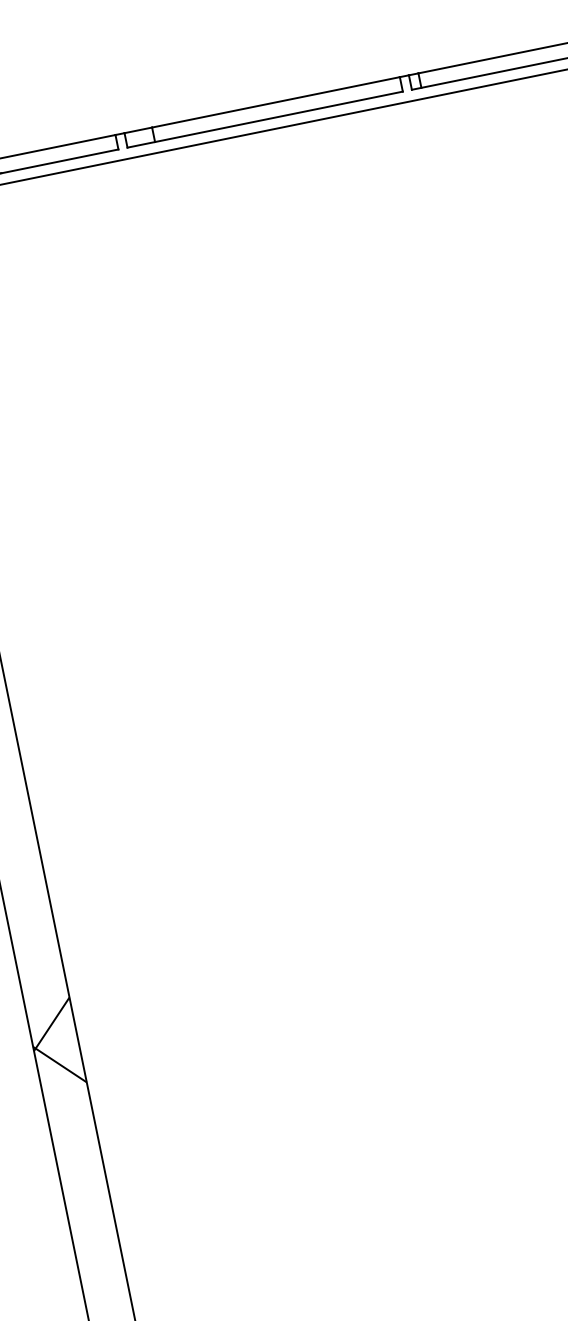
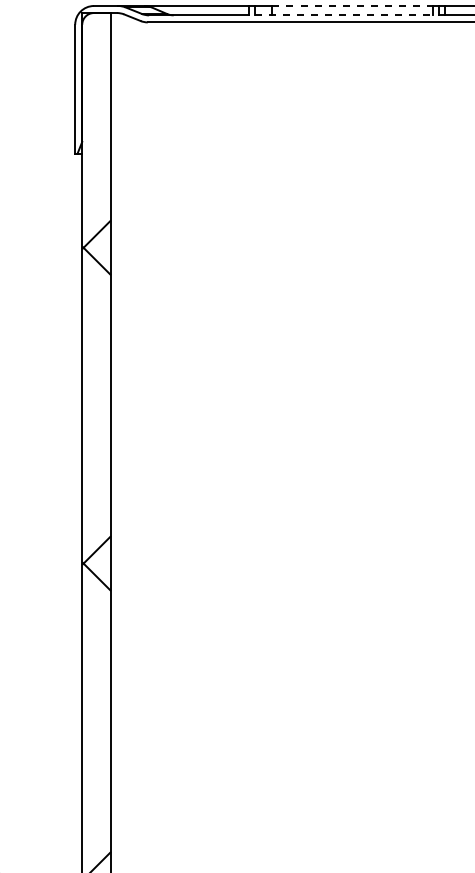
line: (277, 102) -> (353, 6), solid -> dashed
line: (266, 119) -> (344, 15), solid -> dashed

